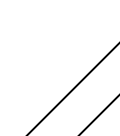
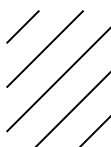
line: (34, 23) -> (22, 26), added
line: (60, 49) -> (44, 48), added

